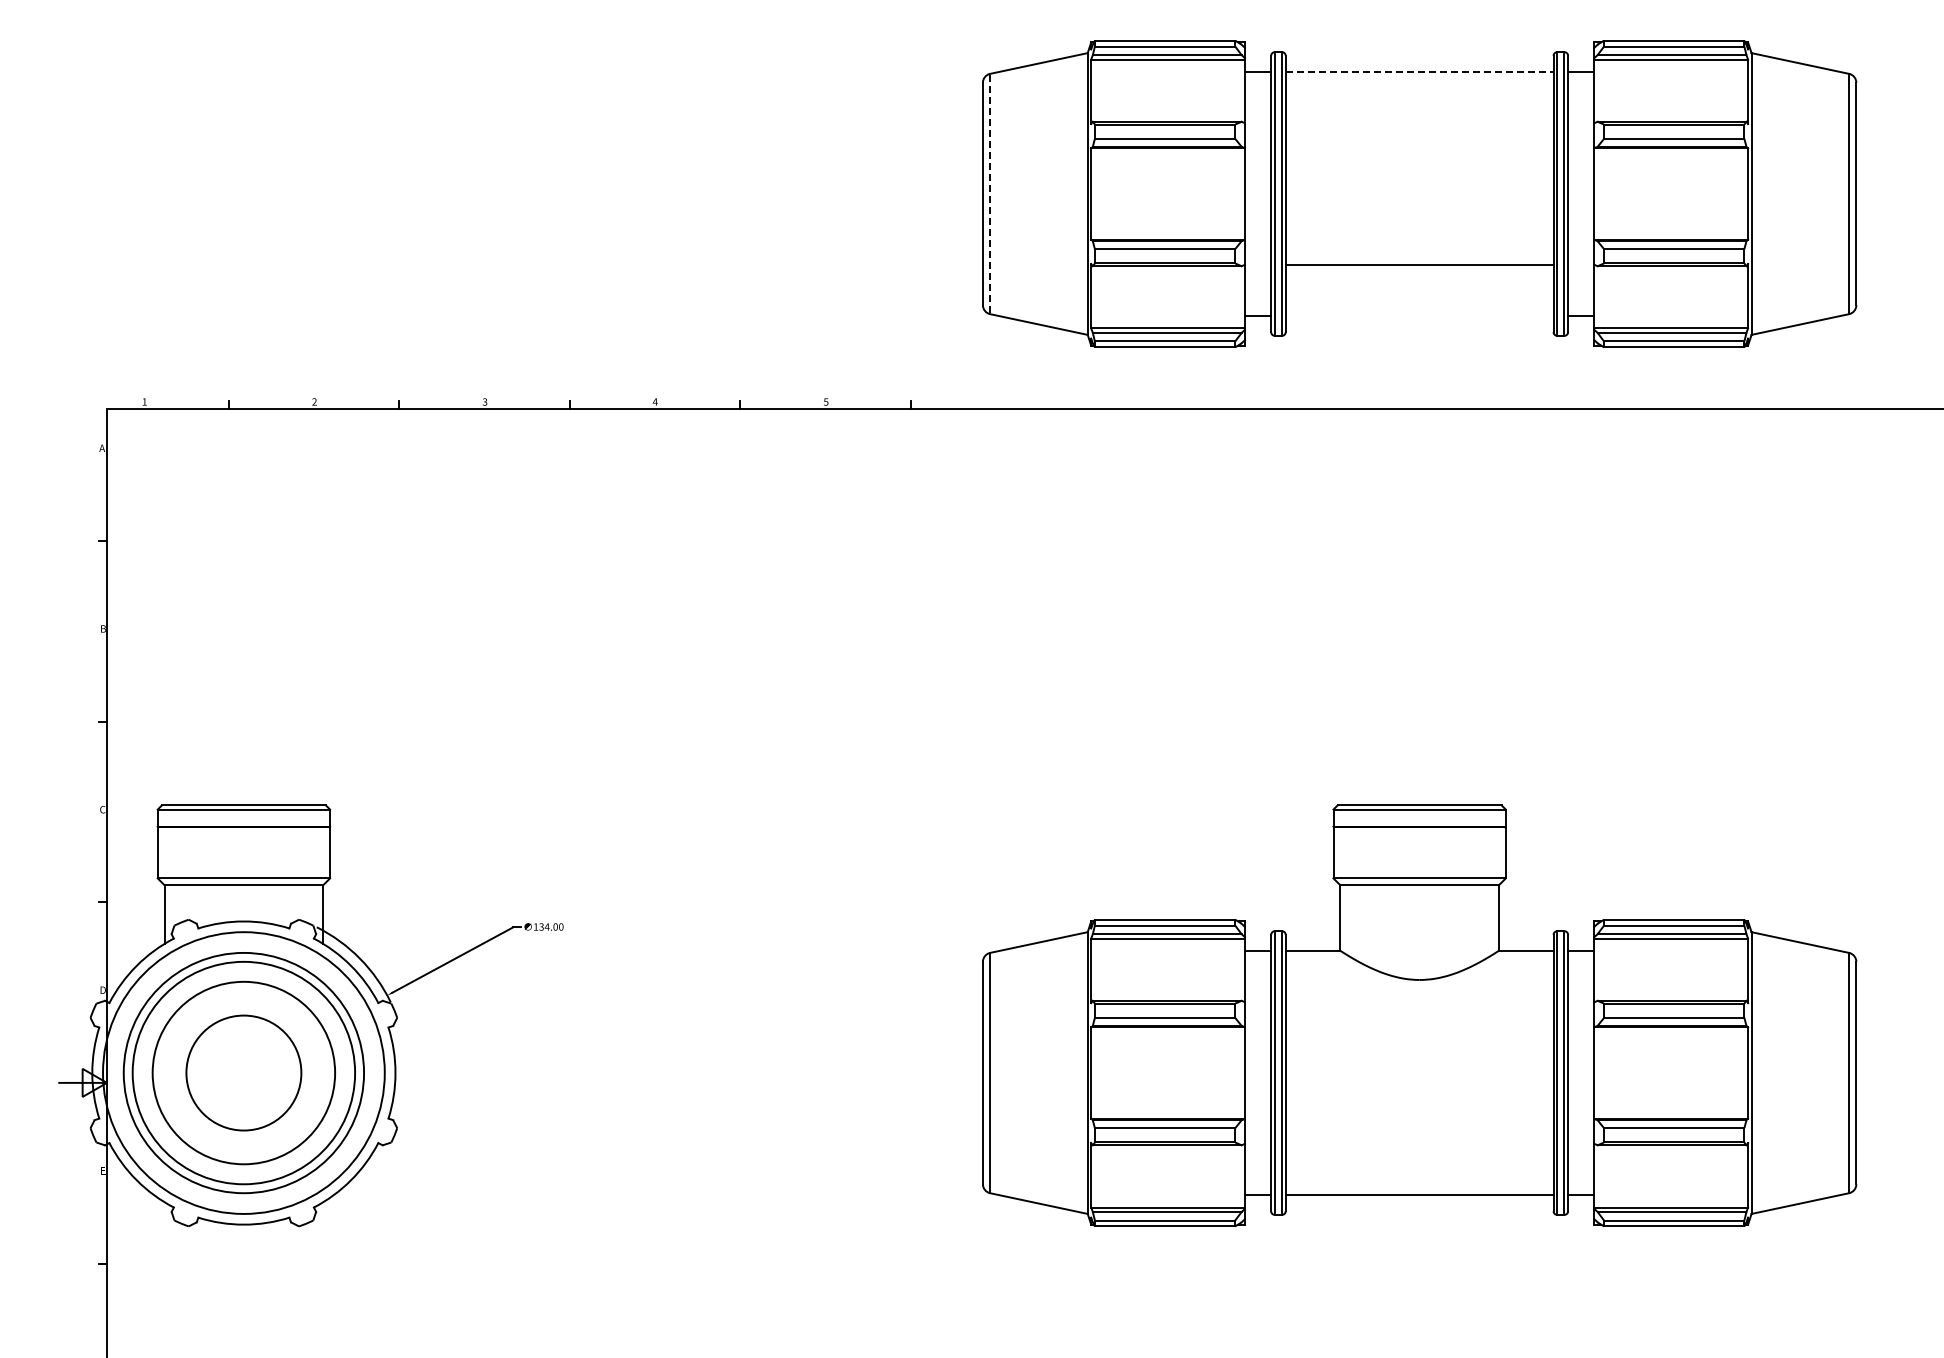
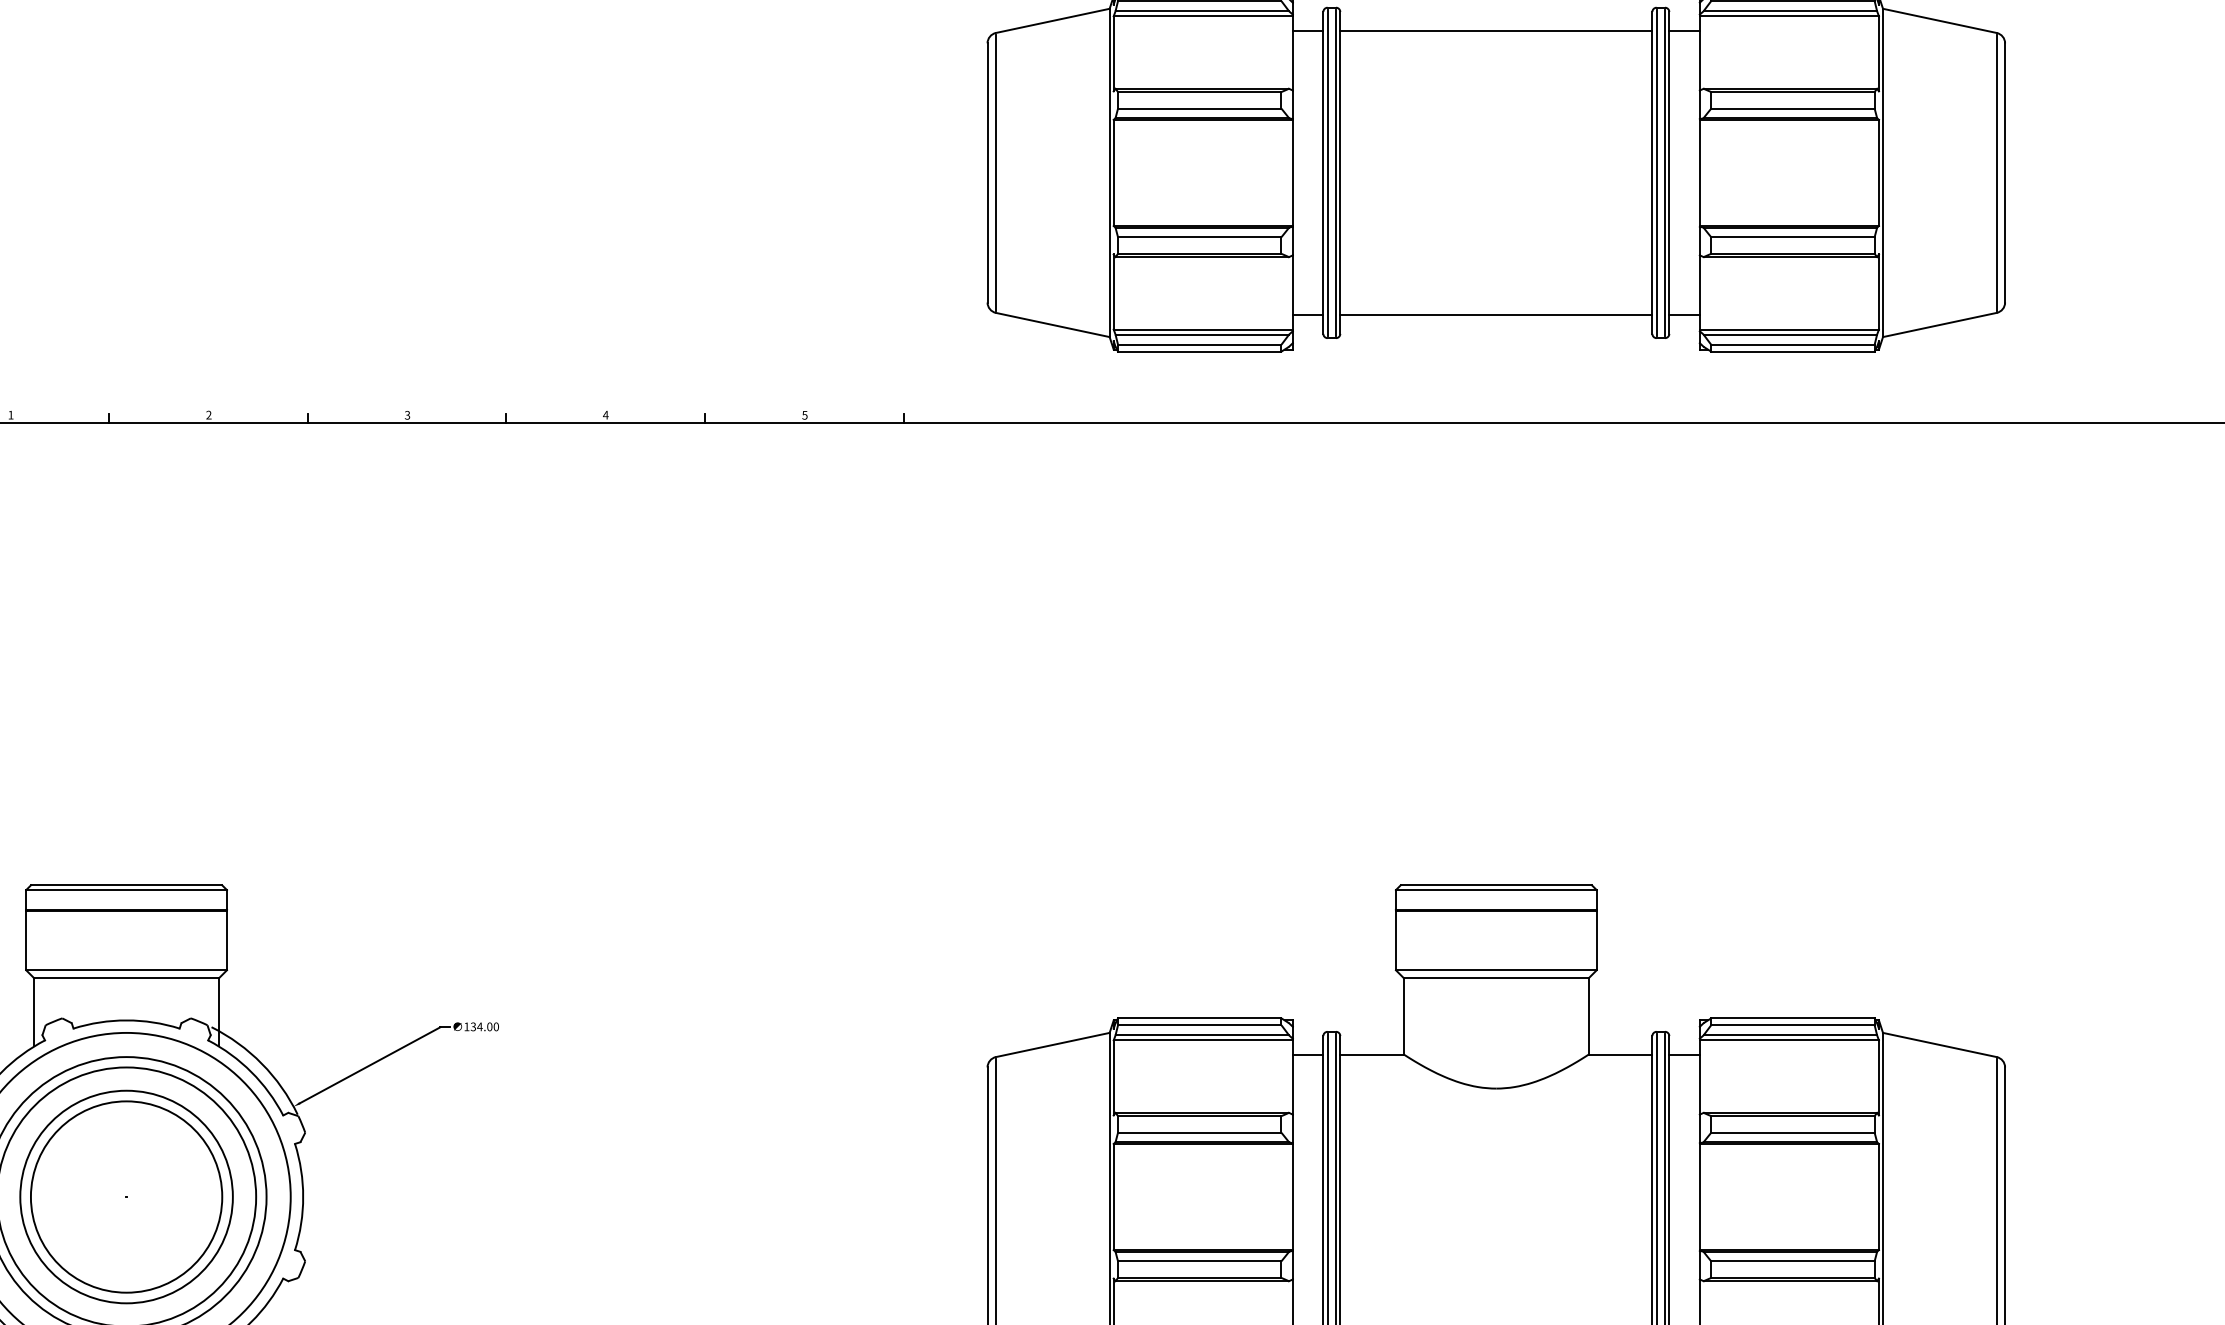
line: (1419, 71) -> (1496, 30), dashed -> solid
line: (990, 194) -> (996, 173), dashed -> solid
line: (1419, 265) -> (1496, 315), moved
circle: (243, 1072) -> (126, 1196), size x1.43

